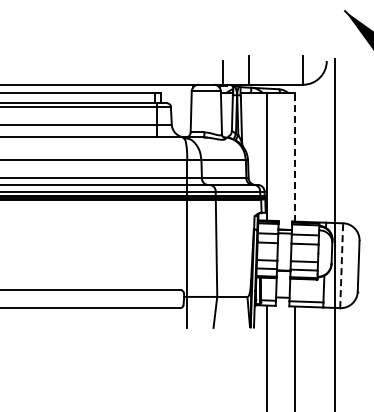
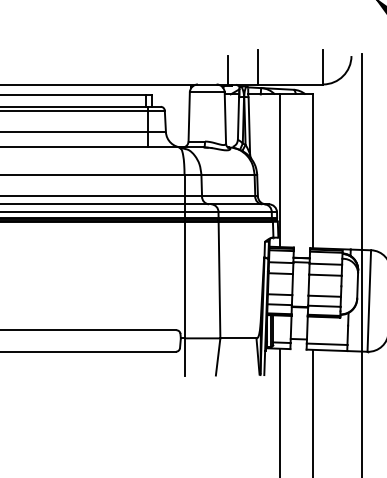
line: (294, 156) -> (312, 170), dashed -> solid
line: (341, 265) -> (369, 300), dashed -> solid

